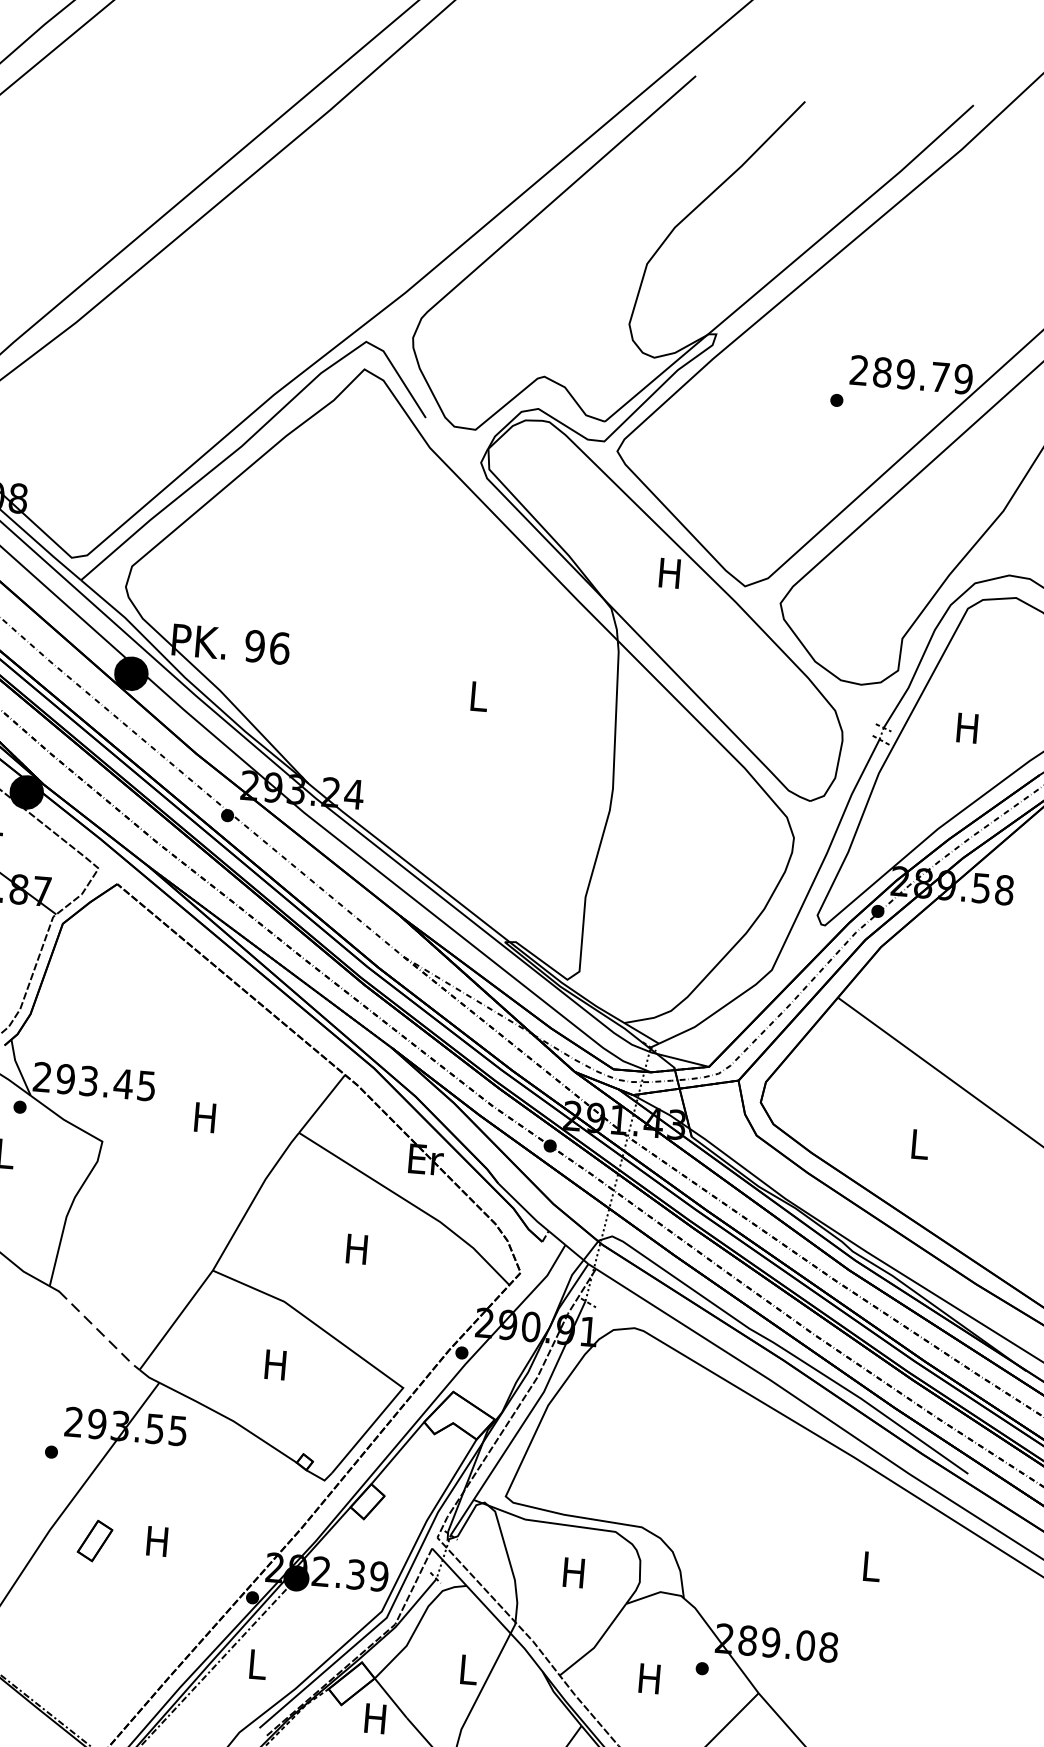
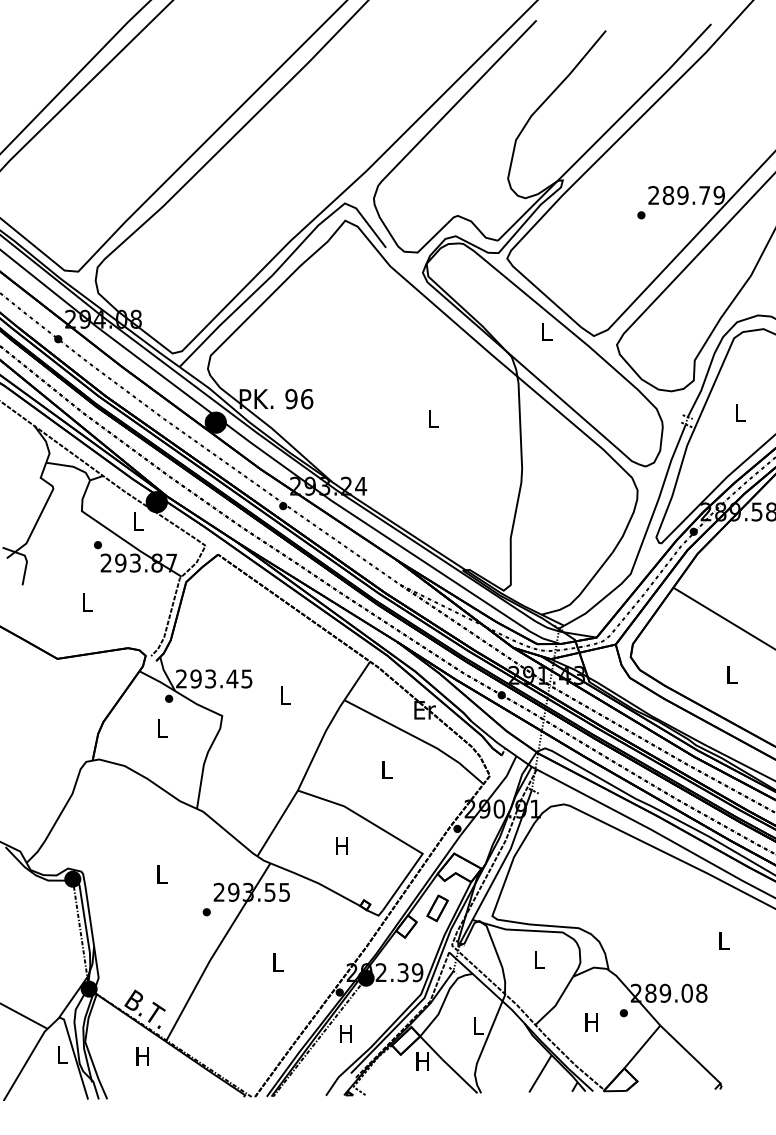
text: (670, 572) -> (546, 331), H -> L
text: (966, 727) -> (739, 412), H -> L
text: (204, 1117) -> (284, 695), H -> L
text: (356, 1248) -> (386, 769), H -> L
line: (99, 1331) -> (230, 834), dashed -> solid
part: (94, 1541) -> (437, 908), moved
text: (157, 1541) -> (277, 962), H -> L
text: (573, 1571) -> (538, 959), H -> L
text: (256, 1663) -> (345, 1033), L -> H

